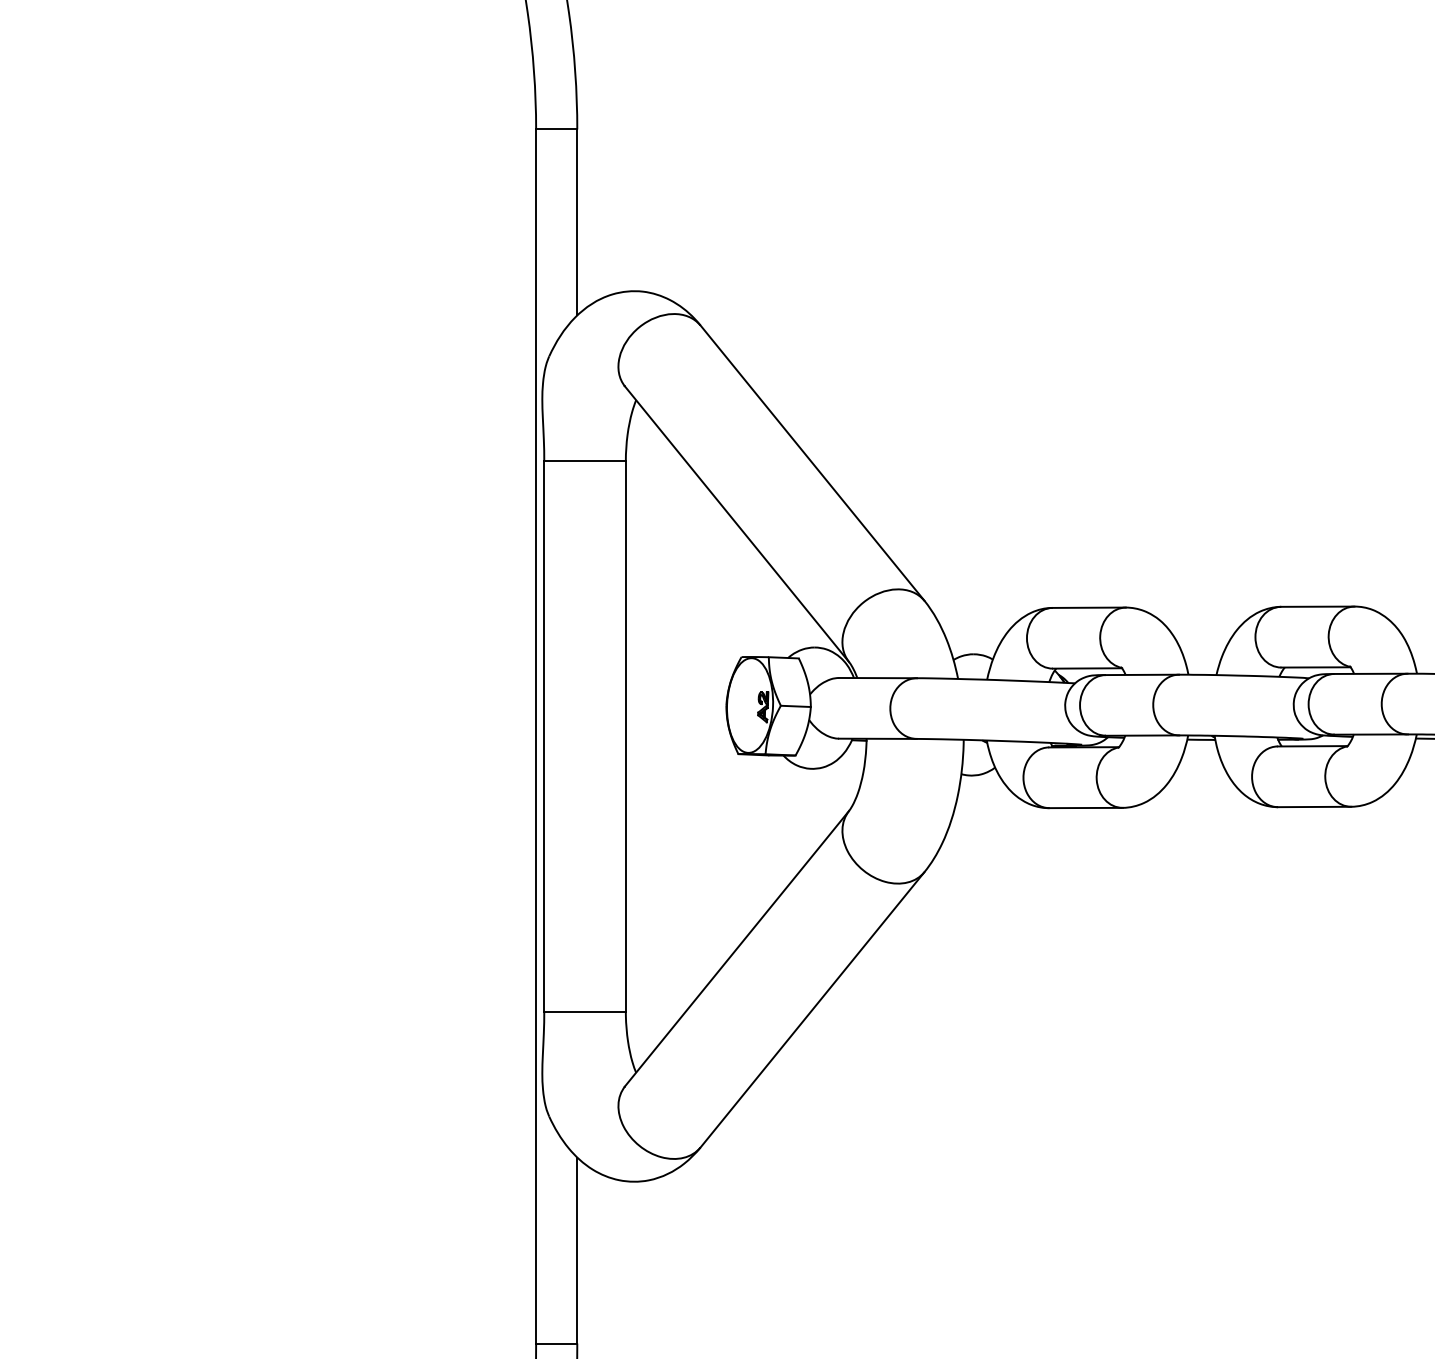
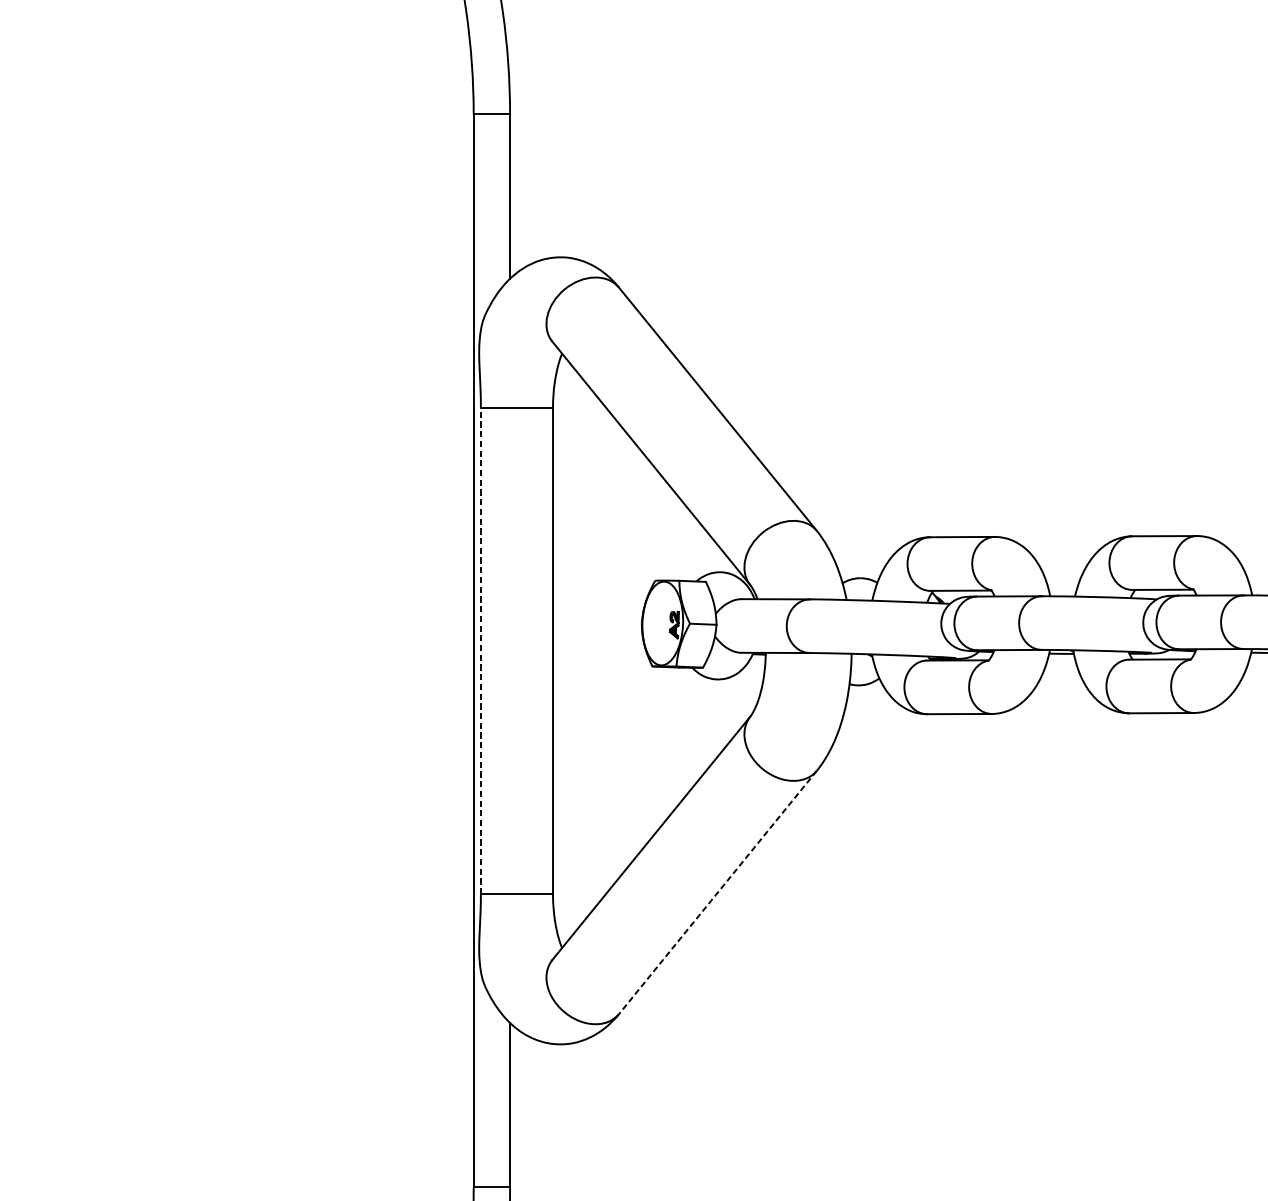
line: (544, 736) -> (481, 650), solid -> dashed
line: (812, 1010) -> (717, 893), solid -> dashed

